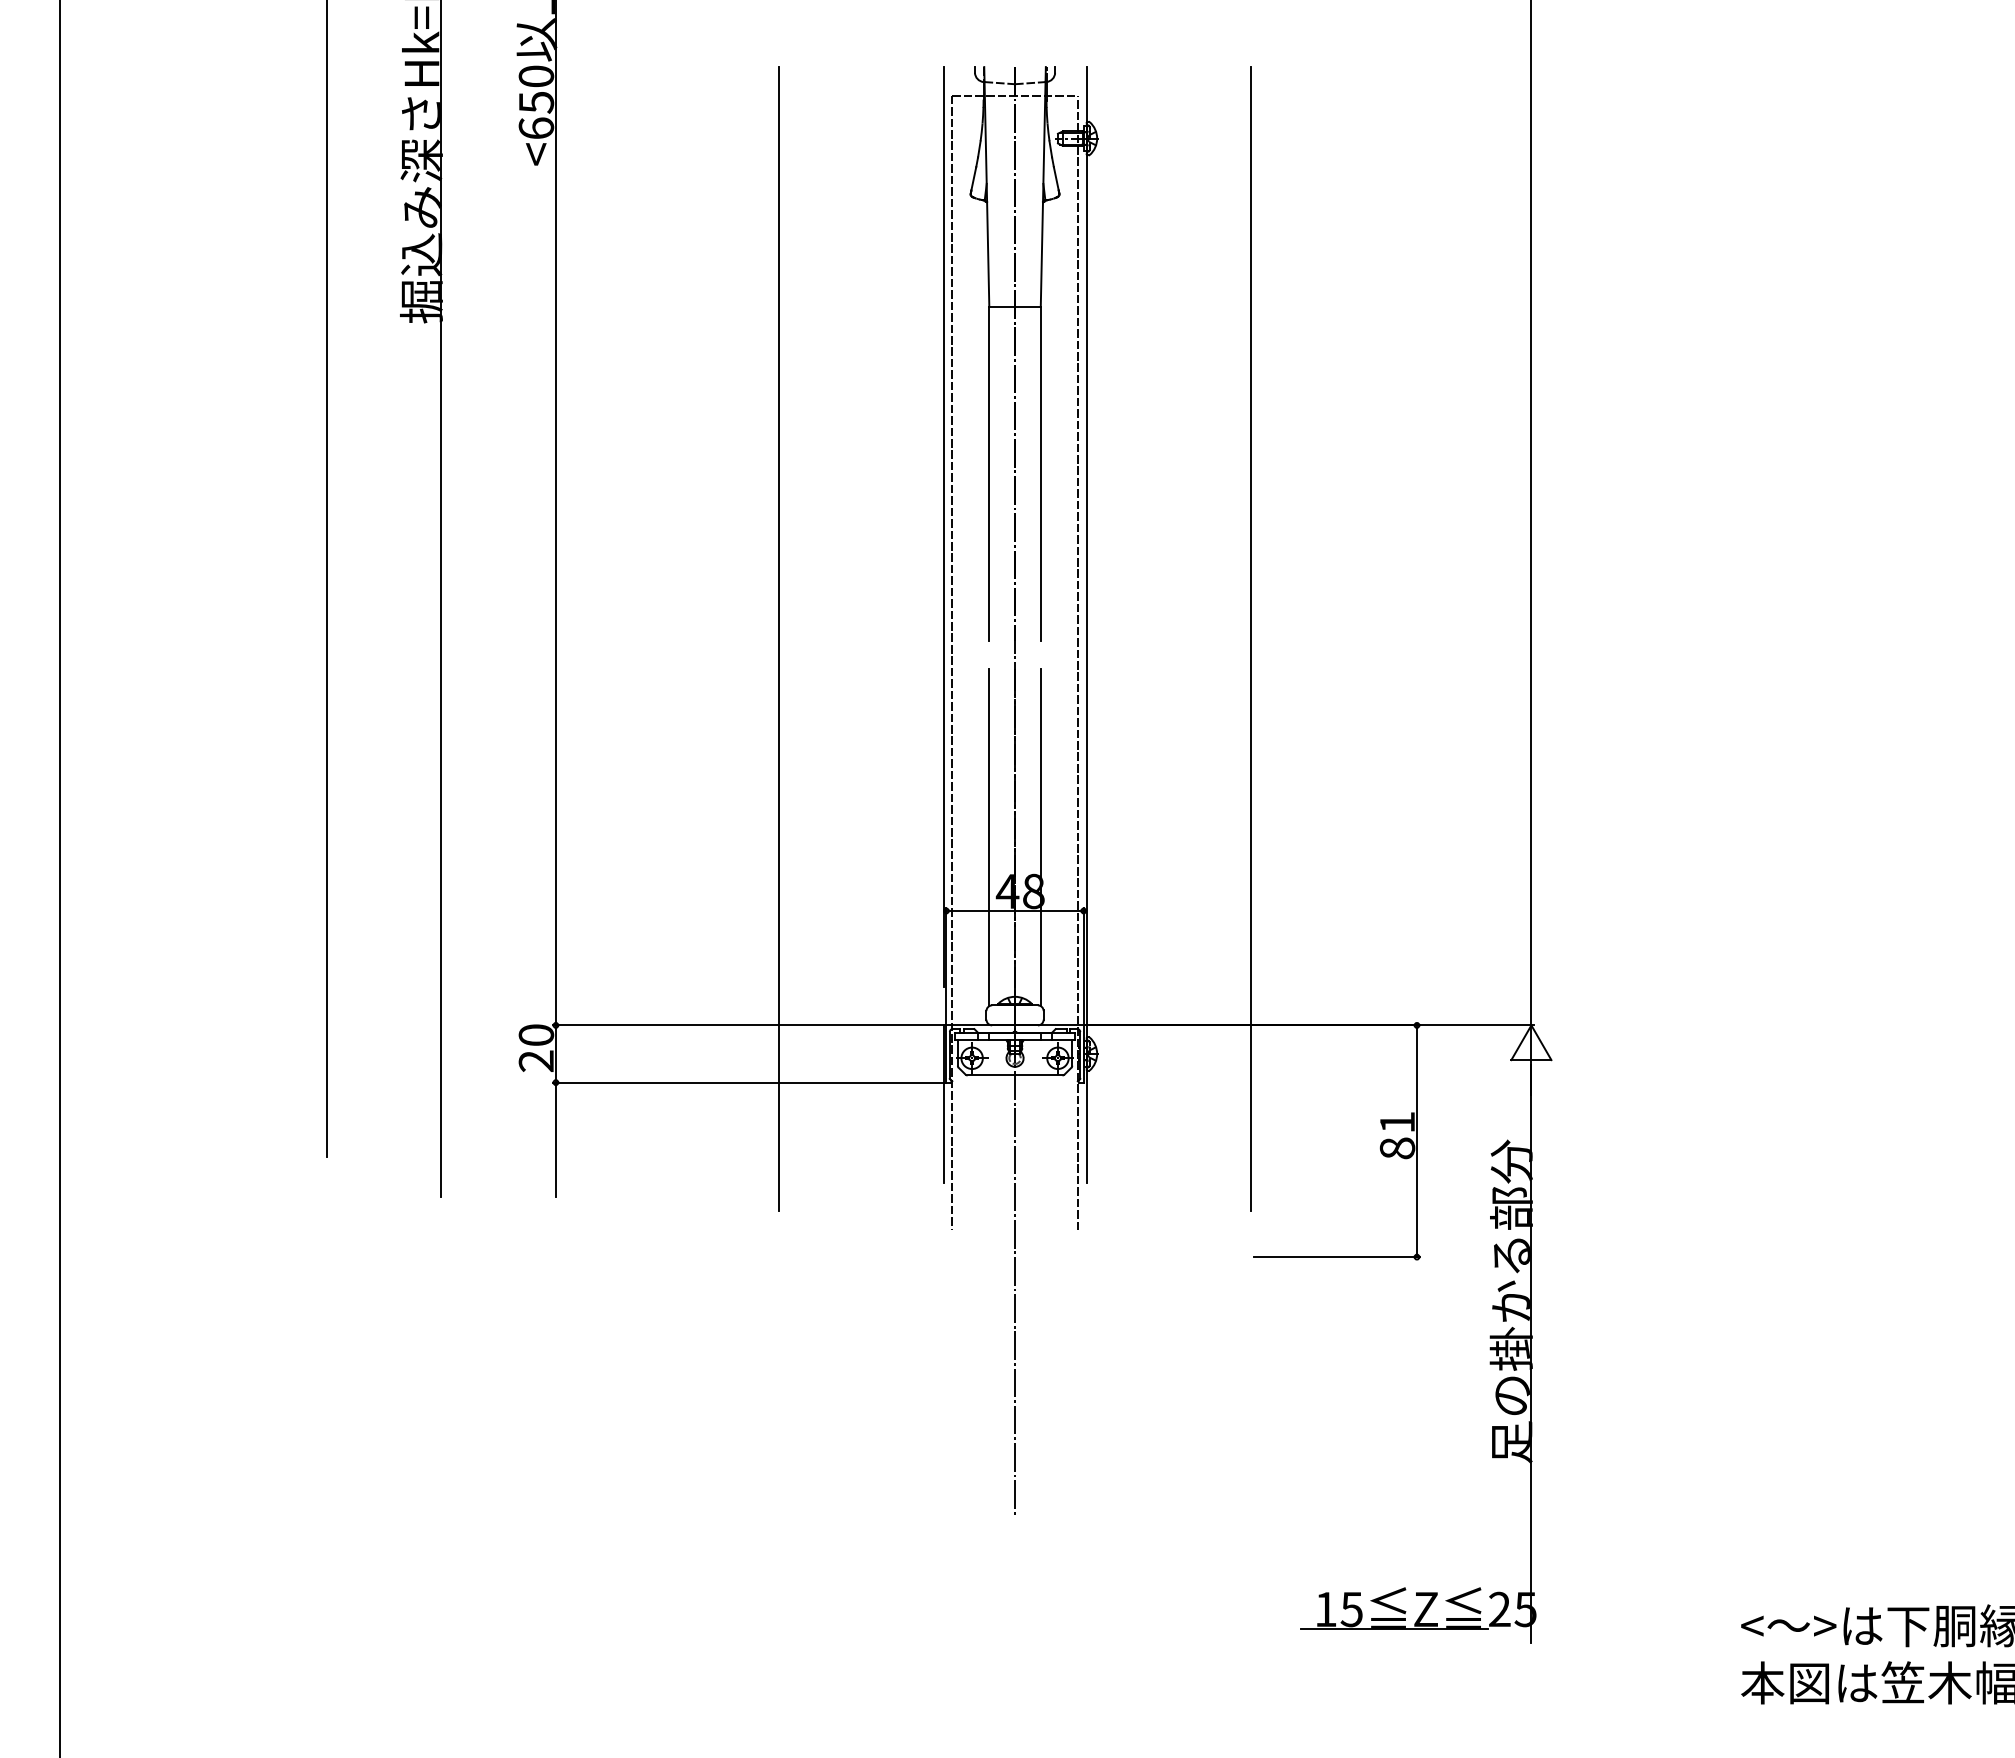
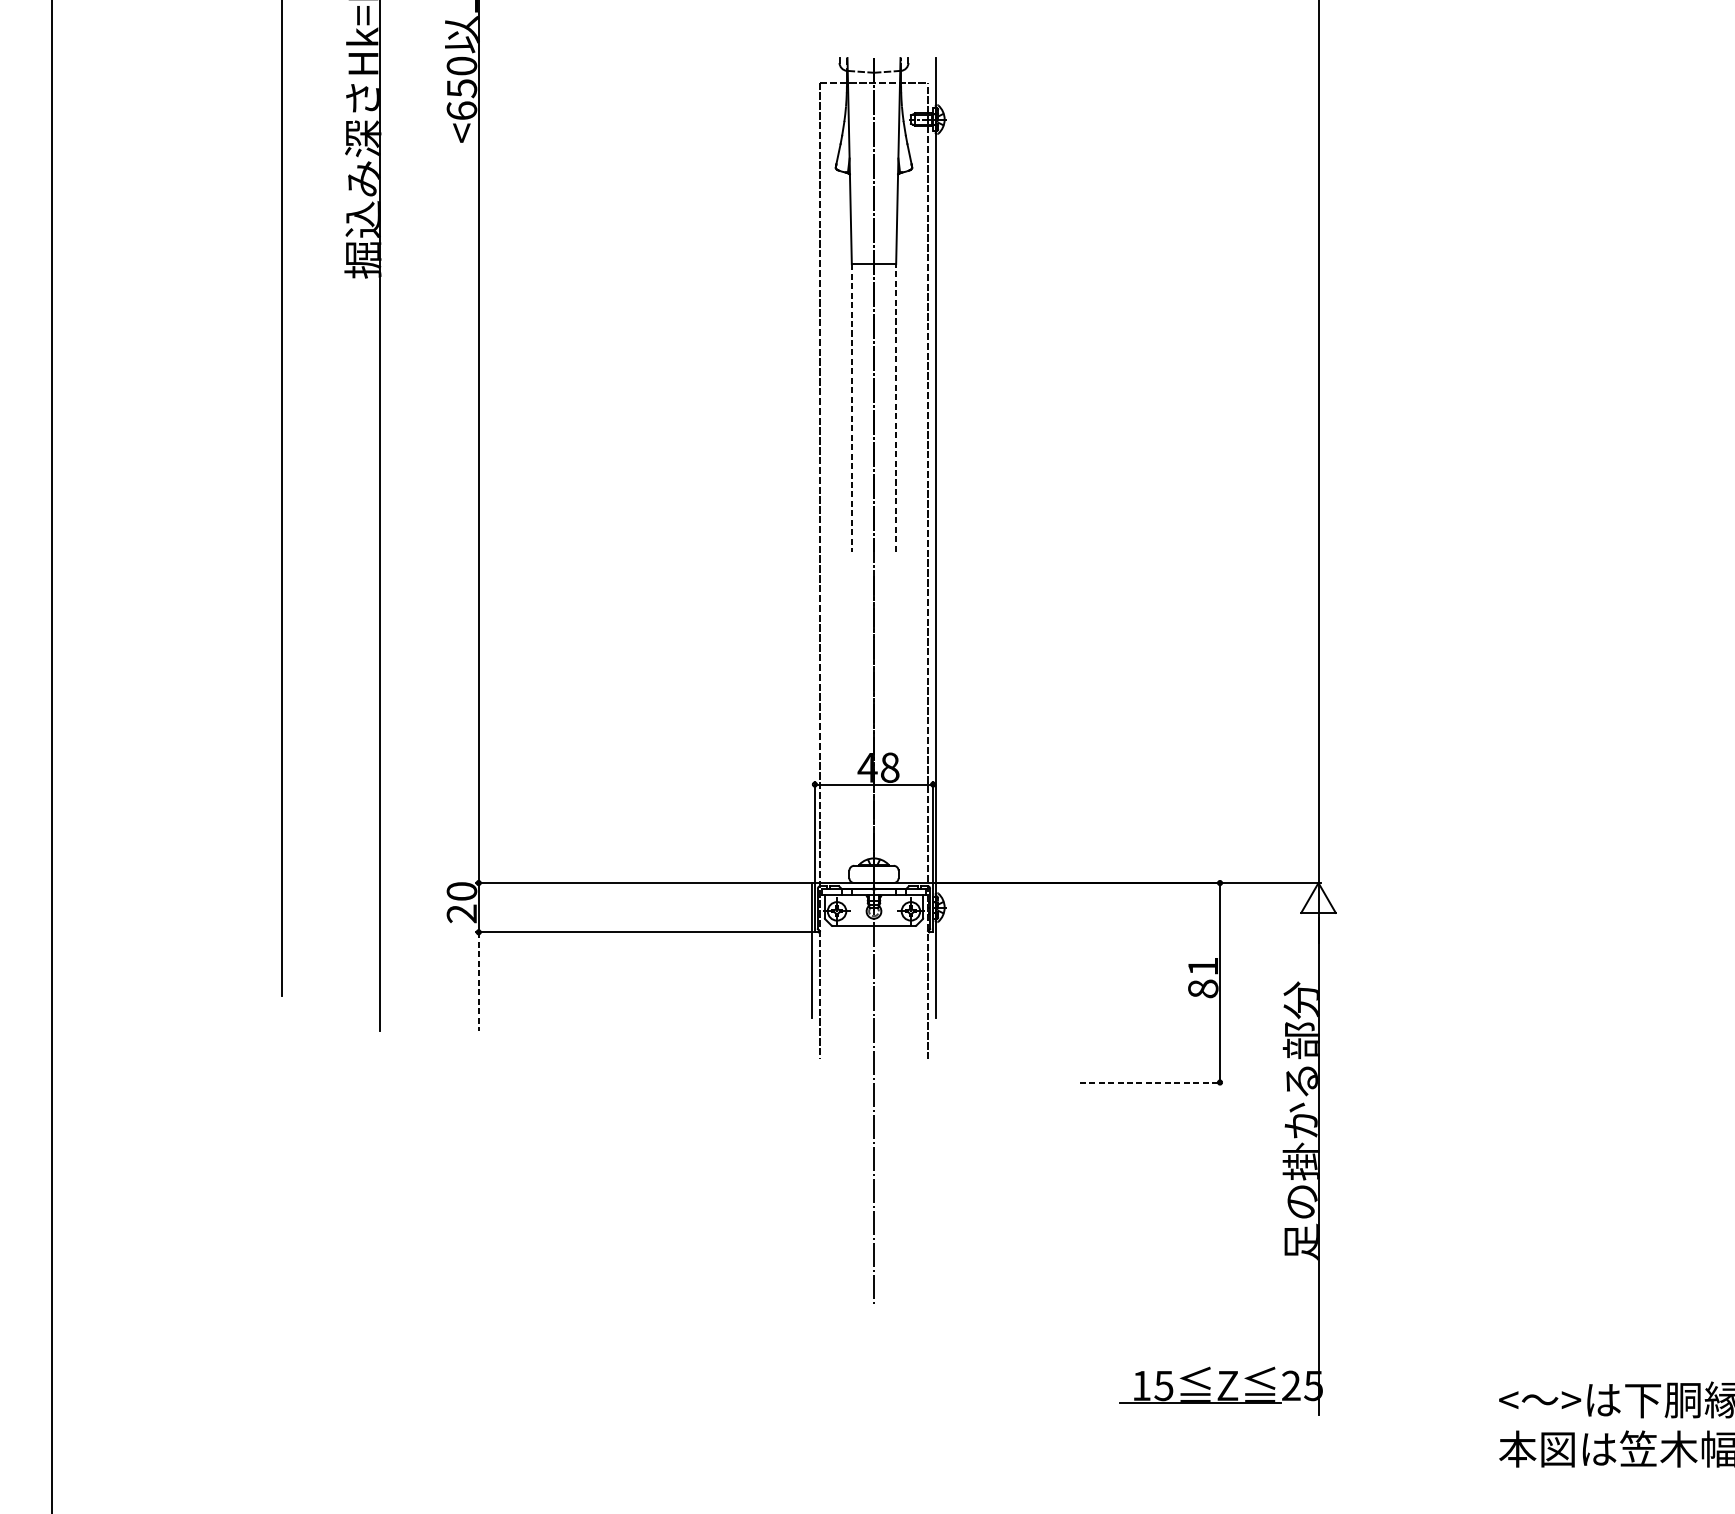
line: (1040, 473) -> (895, 407), solid -> dashed
line: (989, 474) -> (852, 408), solid -> dashed
line: (943, 527) -> (812, 454), removed
line: (779, 639) -> (671, 550), removed
line: (1251, 639) -> (1077, 550), removed
line: (989, 837) -> (852, 721), removed
line: (1040, 837) -> (895, 721), removed
line: (555, 1140) -> (478, 982), solid -> dashed
line: (1336, 1257) -> (1150, 1082), solid -> dashed

